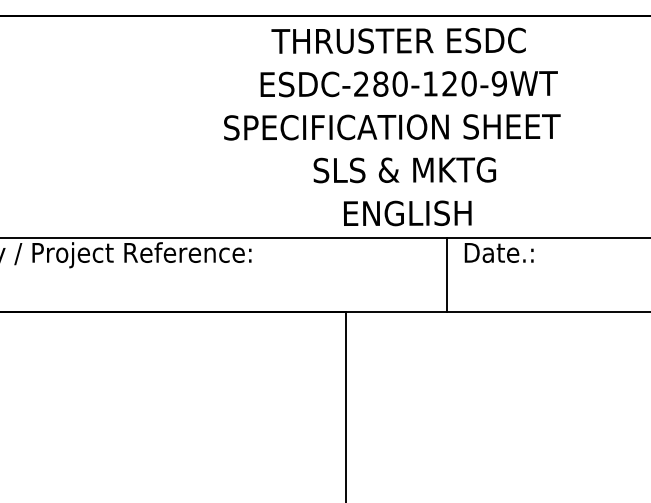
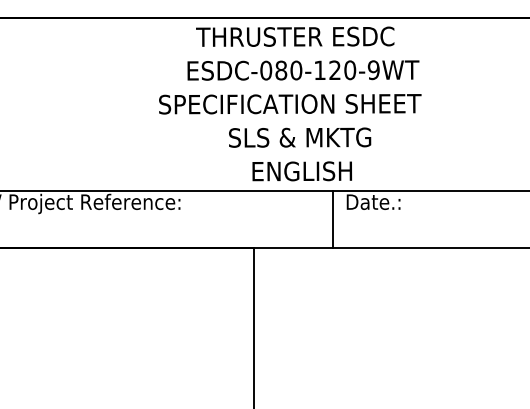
text: (361, 84) -> (266, 70), ESDC-280-120-9WT -> ESDC-080-120-9WT

